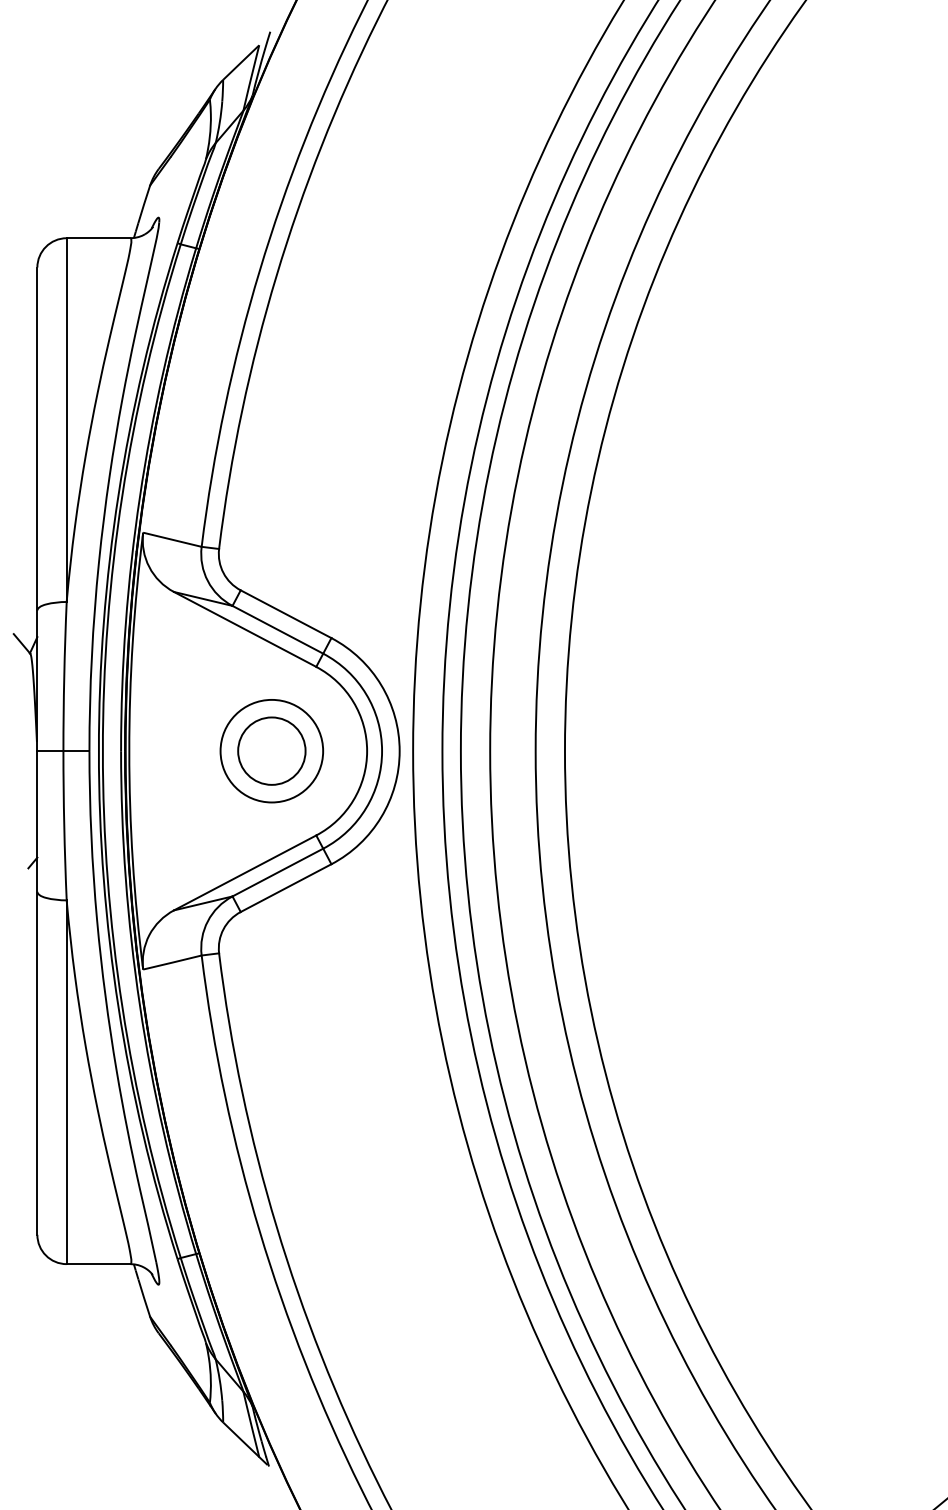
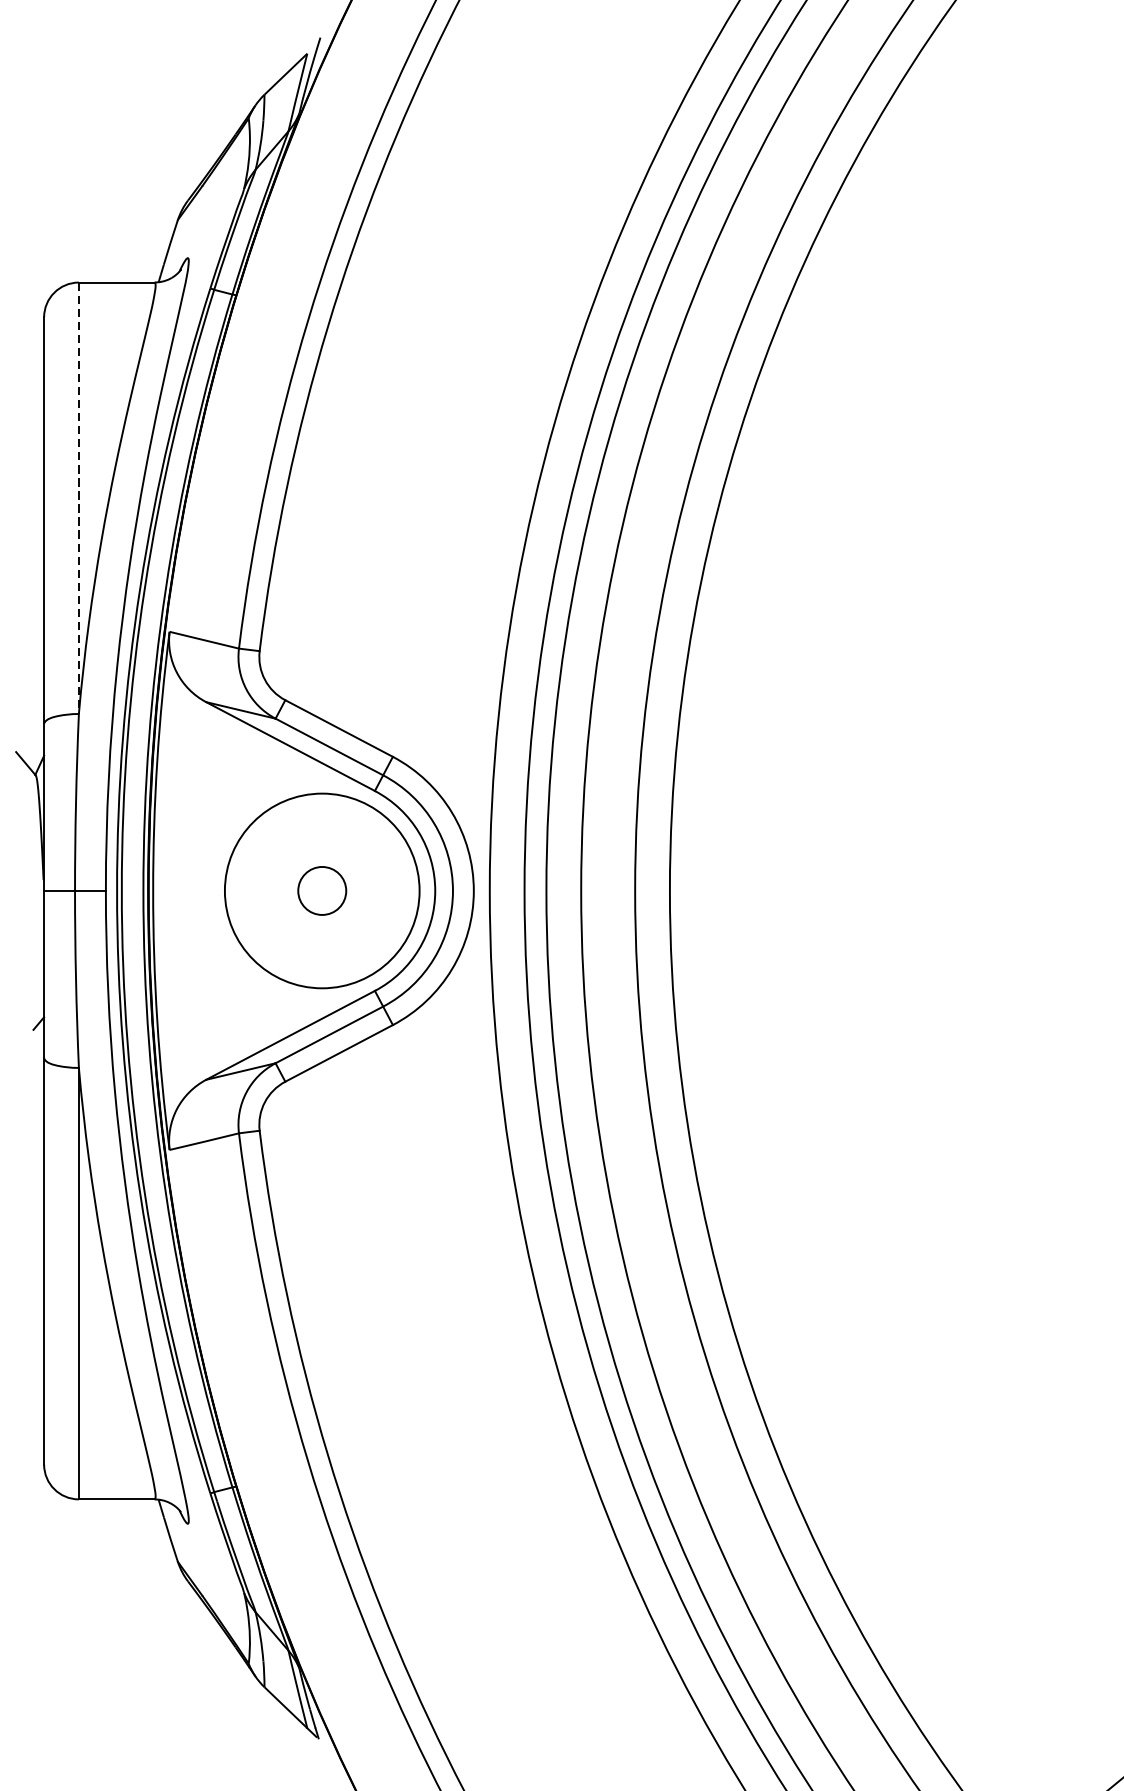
line: (66, 420) -> (78, 498), solid -> dashed
circle: (271, 750) -> (321, 890), size x0.6
circle: (271, 750) -> (321, 890), size x1.6

